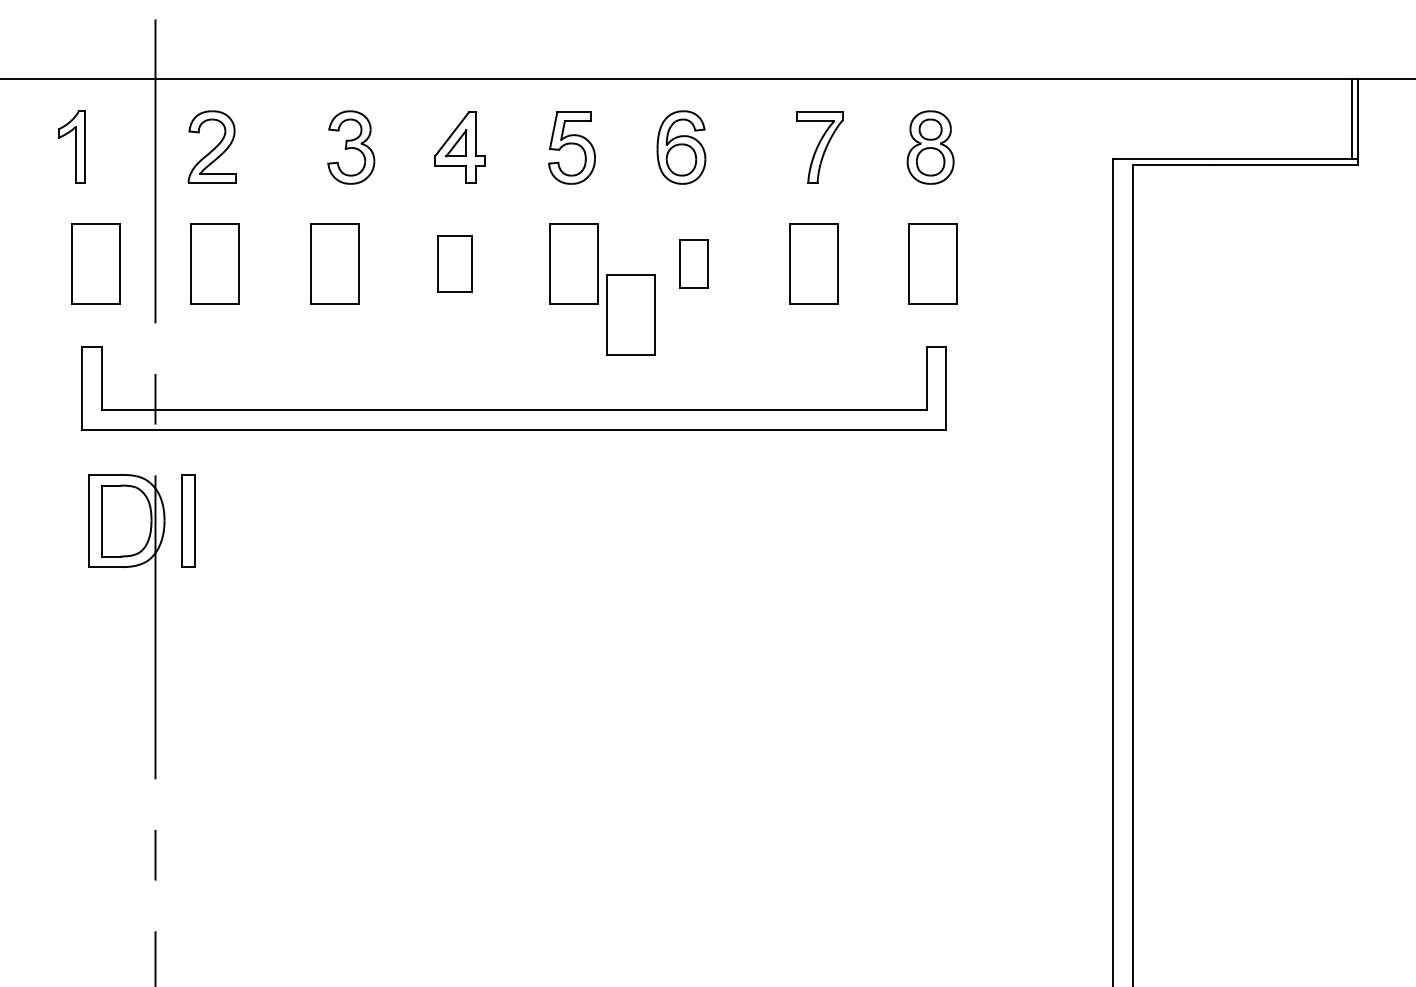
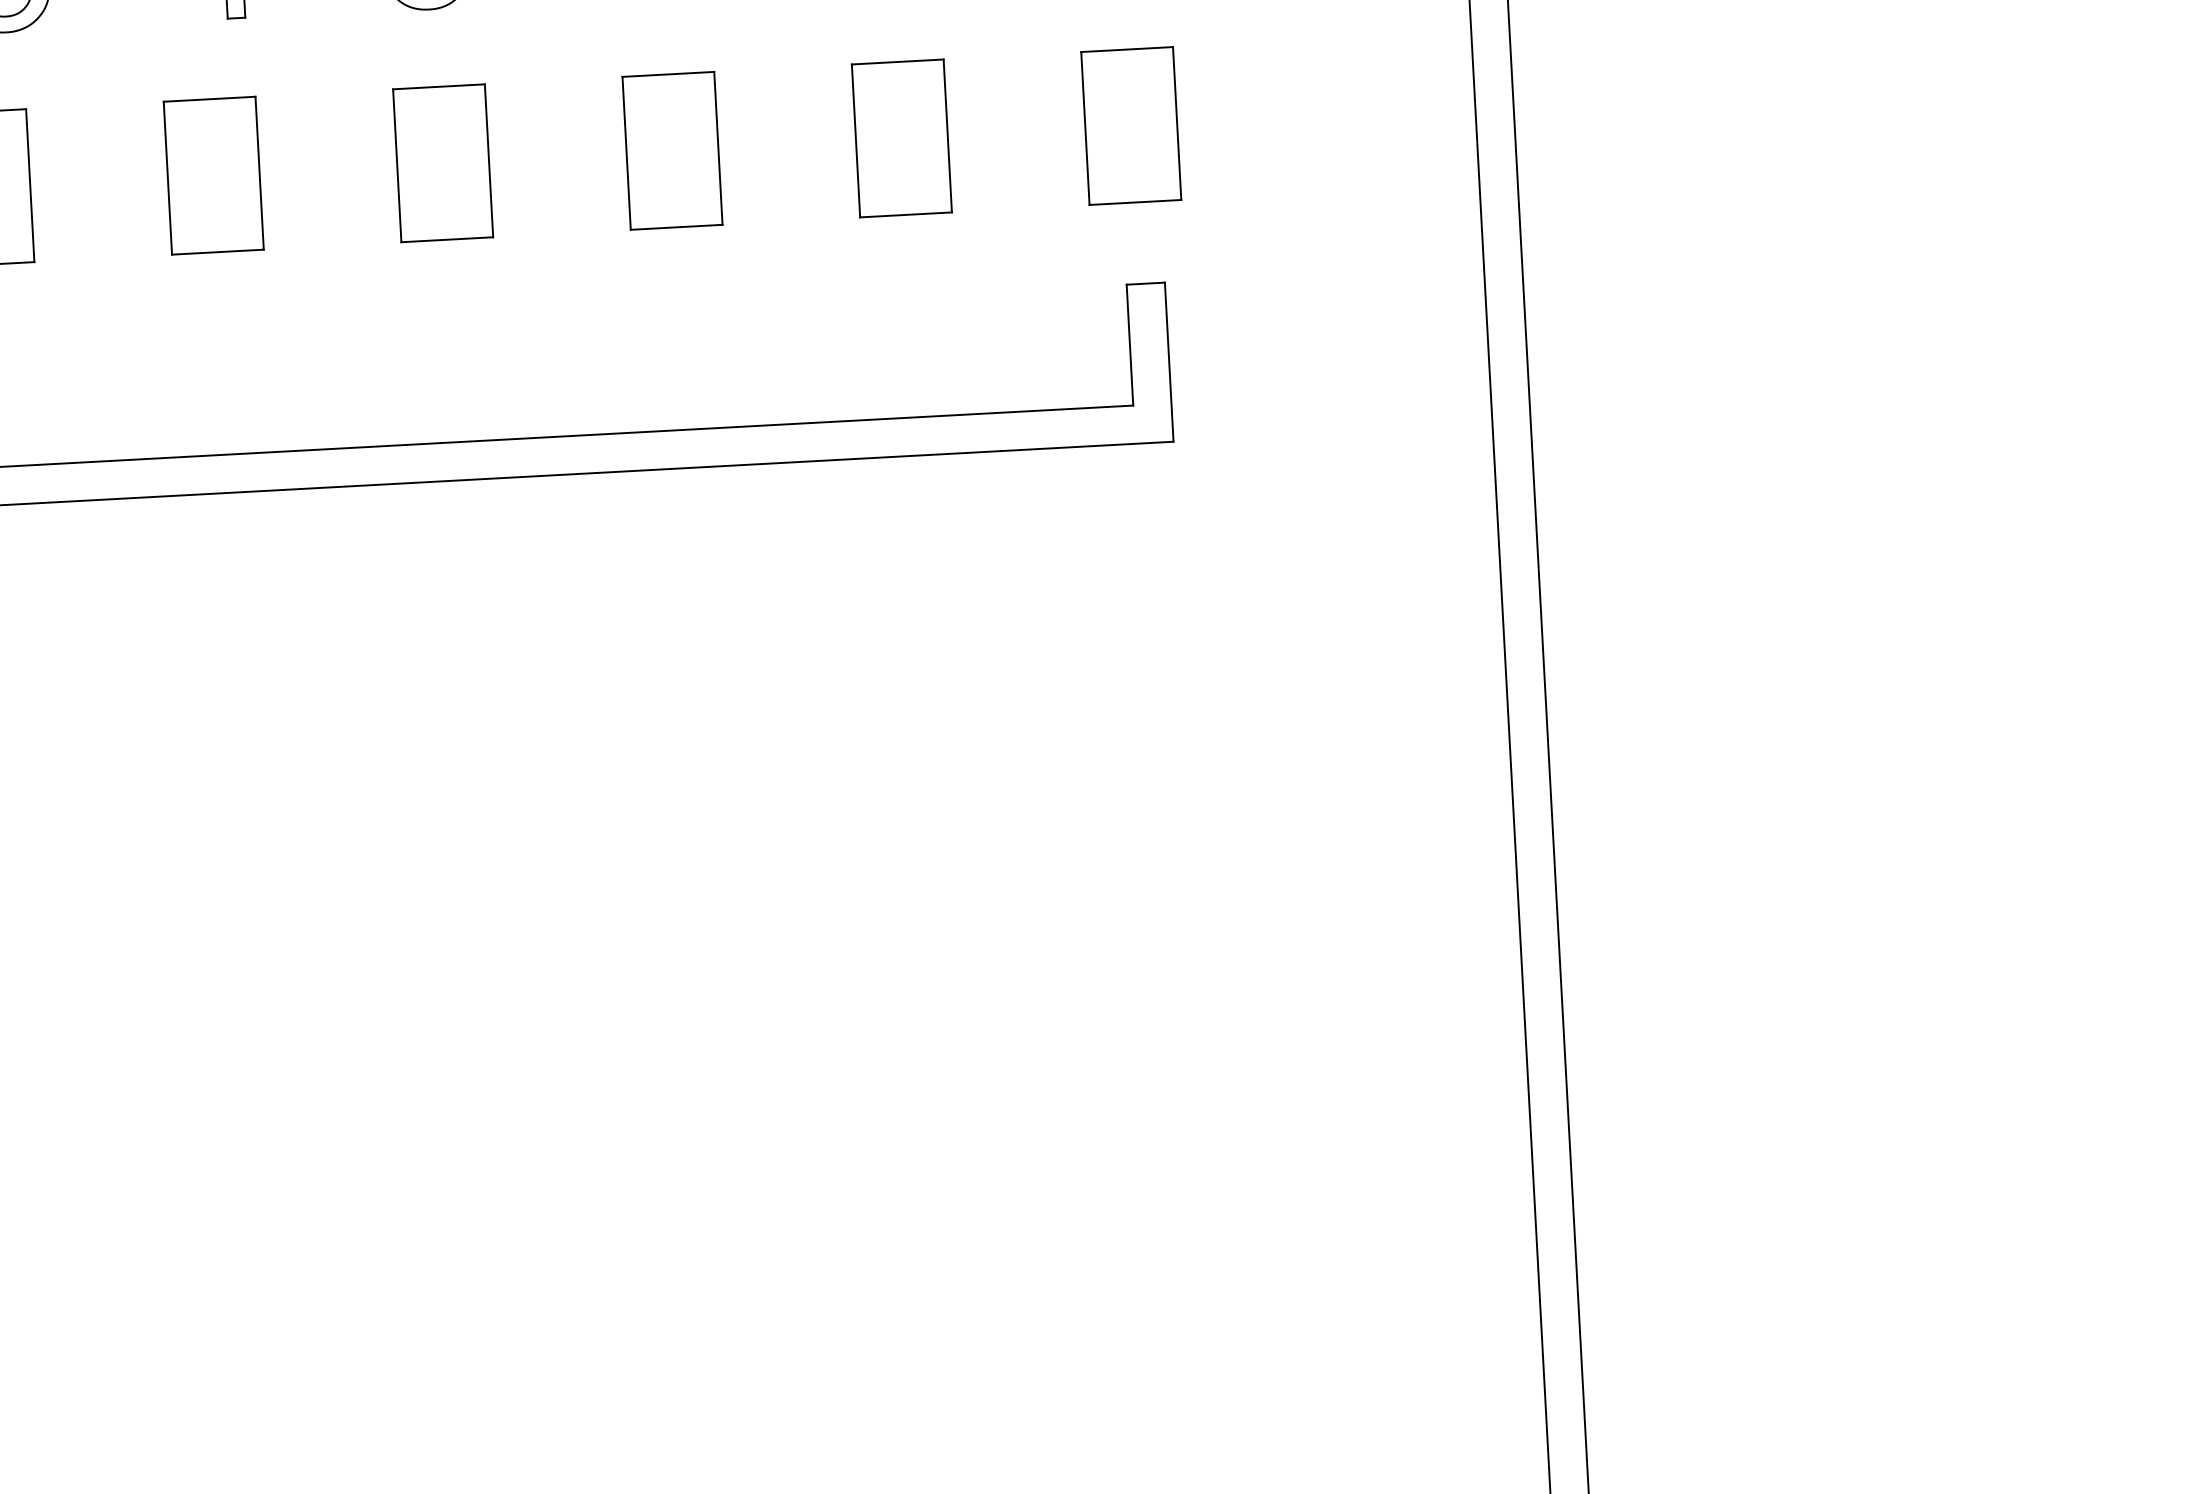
part: (454, 263) -> (213, 174), size x1.43
part: (693, 263) -> (671, 149), size x1.67
part: (630, 314) -> (556, 253), removed

